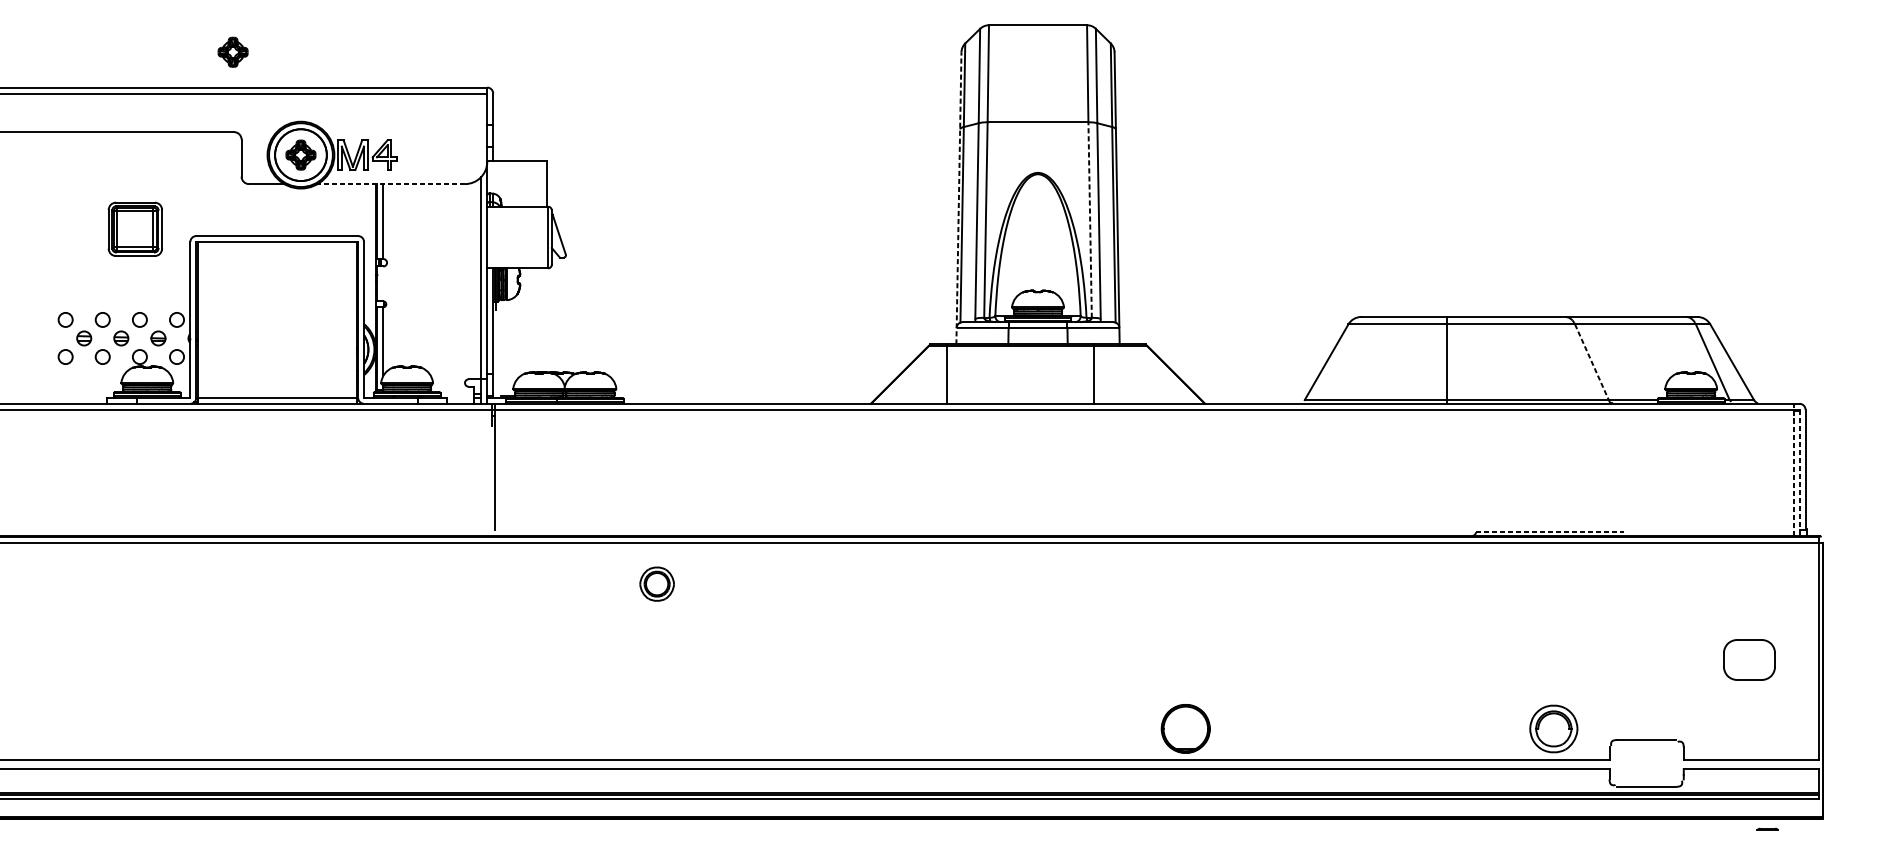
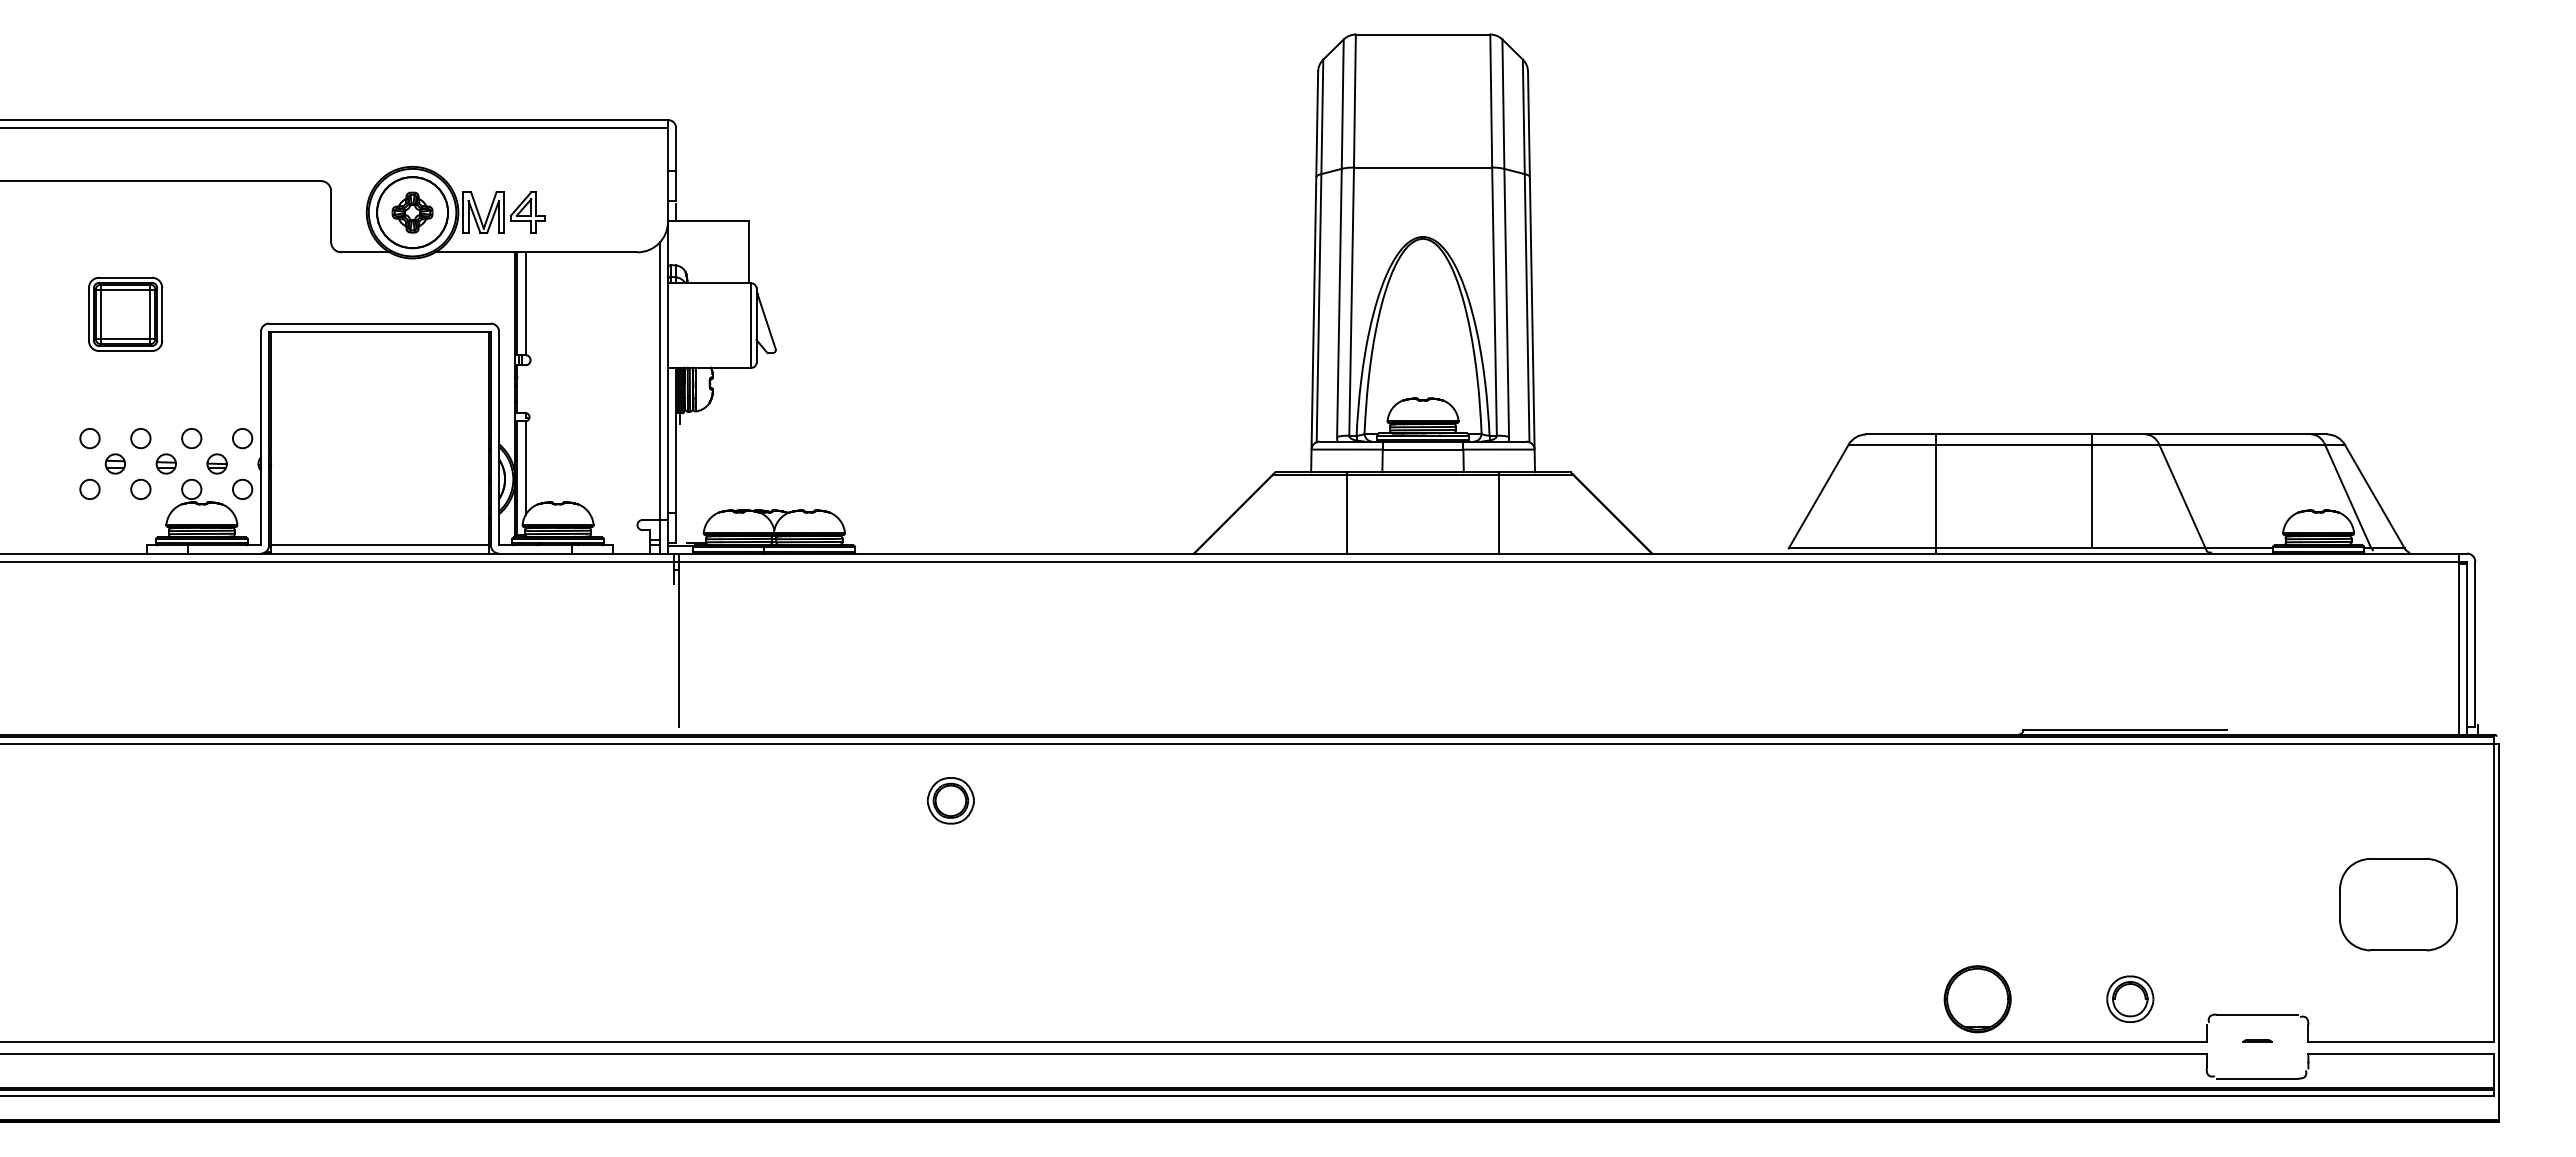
part: (233, 52) -> (319, 71), removed
line: (390, 184) -> (535, 252), dashed -> solid
line: (958, 198) -> (1314, 271), dashed -> solid
line: (1090, 219) -> (1494, 301), dashed -> solid
part: (135, 228) -> (125, 313), moved
line: (1525, 358) -> (2091, 491), added
line: (1446, 360) -> (1935, 493), moved
line: (1591, 362) -> (2182, 496), dashed -> solid
line: (947, 373) -> (1346, 512), moved
line: (1793, 470) -> (2459, 644), dashed -> solid
line: (1799, 473) -> (2467, 648), dashed -> solid
line: (1550, 532) -> (2125, 729), dashed -> solid
part: (656, 583) -> (950, 800), moved
part: (1749, 659) -> (2398, 904), size x1.67
part: (1554, 728) -> (2130, 998), size x0.71
part: (1185, 729) -> (1977, 999), moved
line: (1767, 829) -> (2257, 1040), moved

